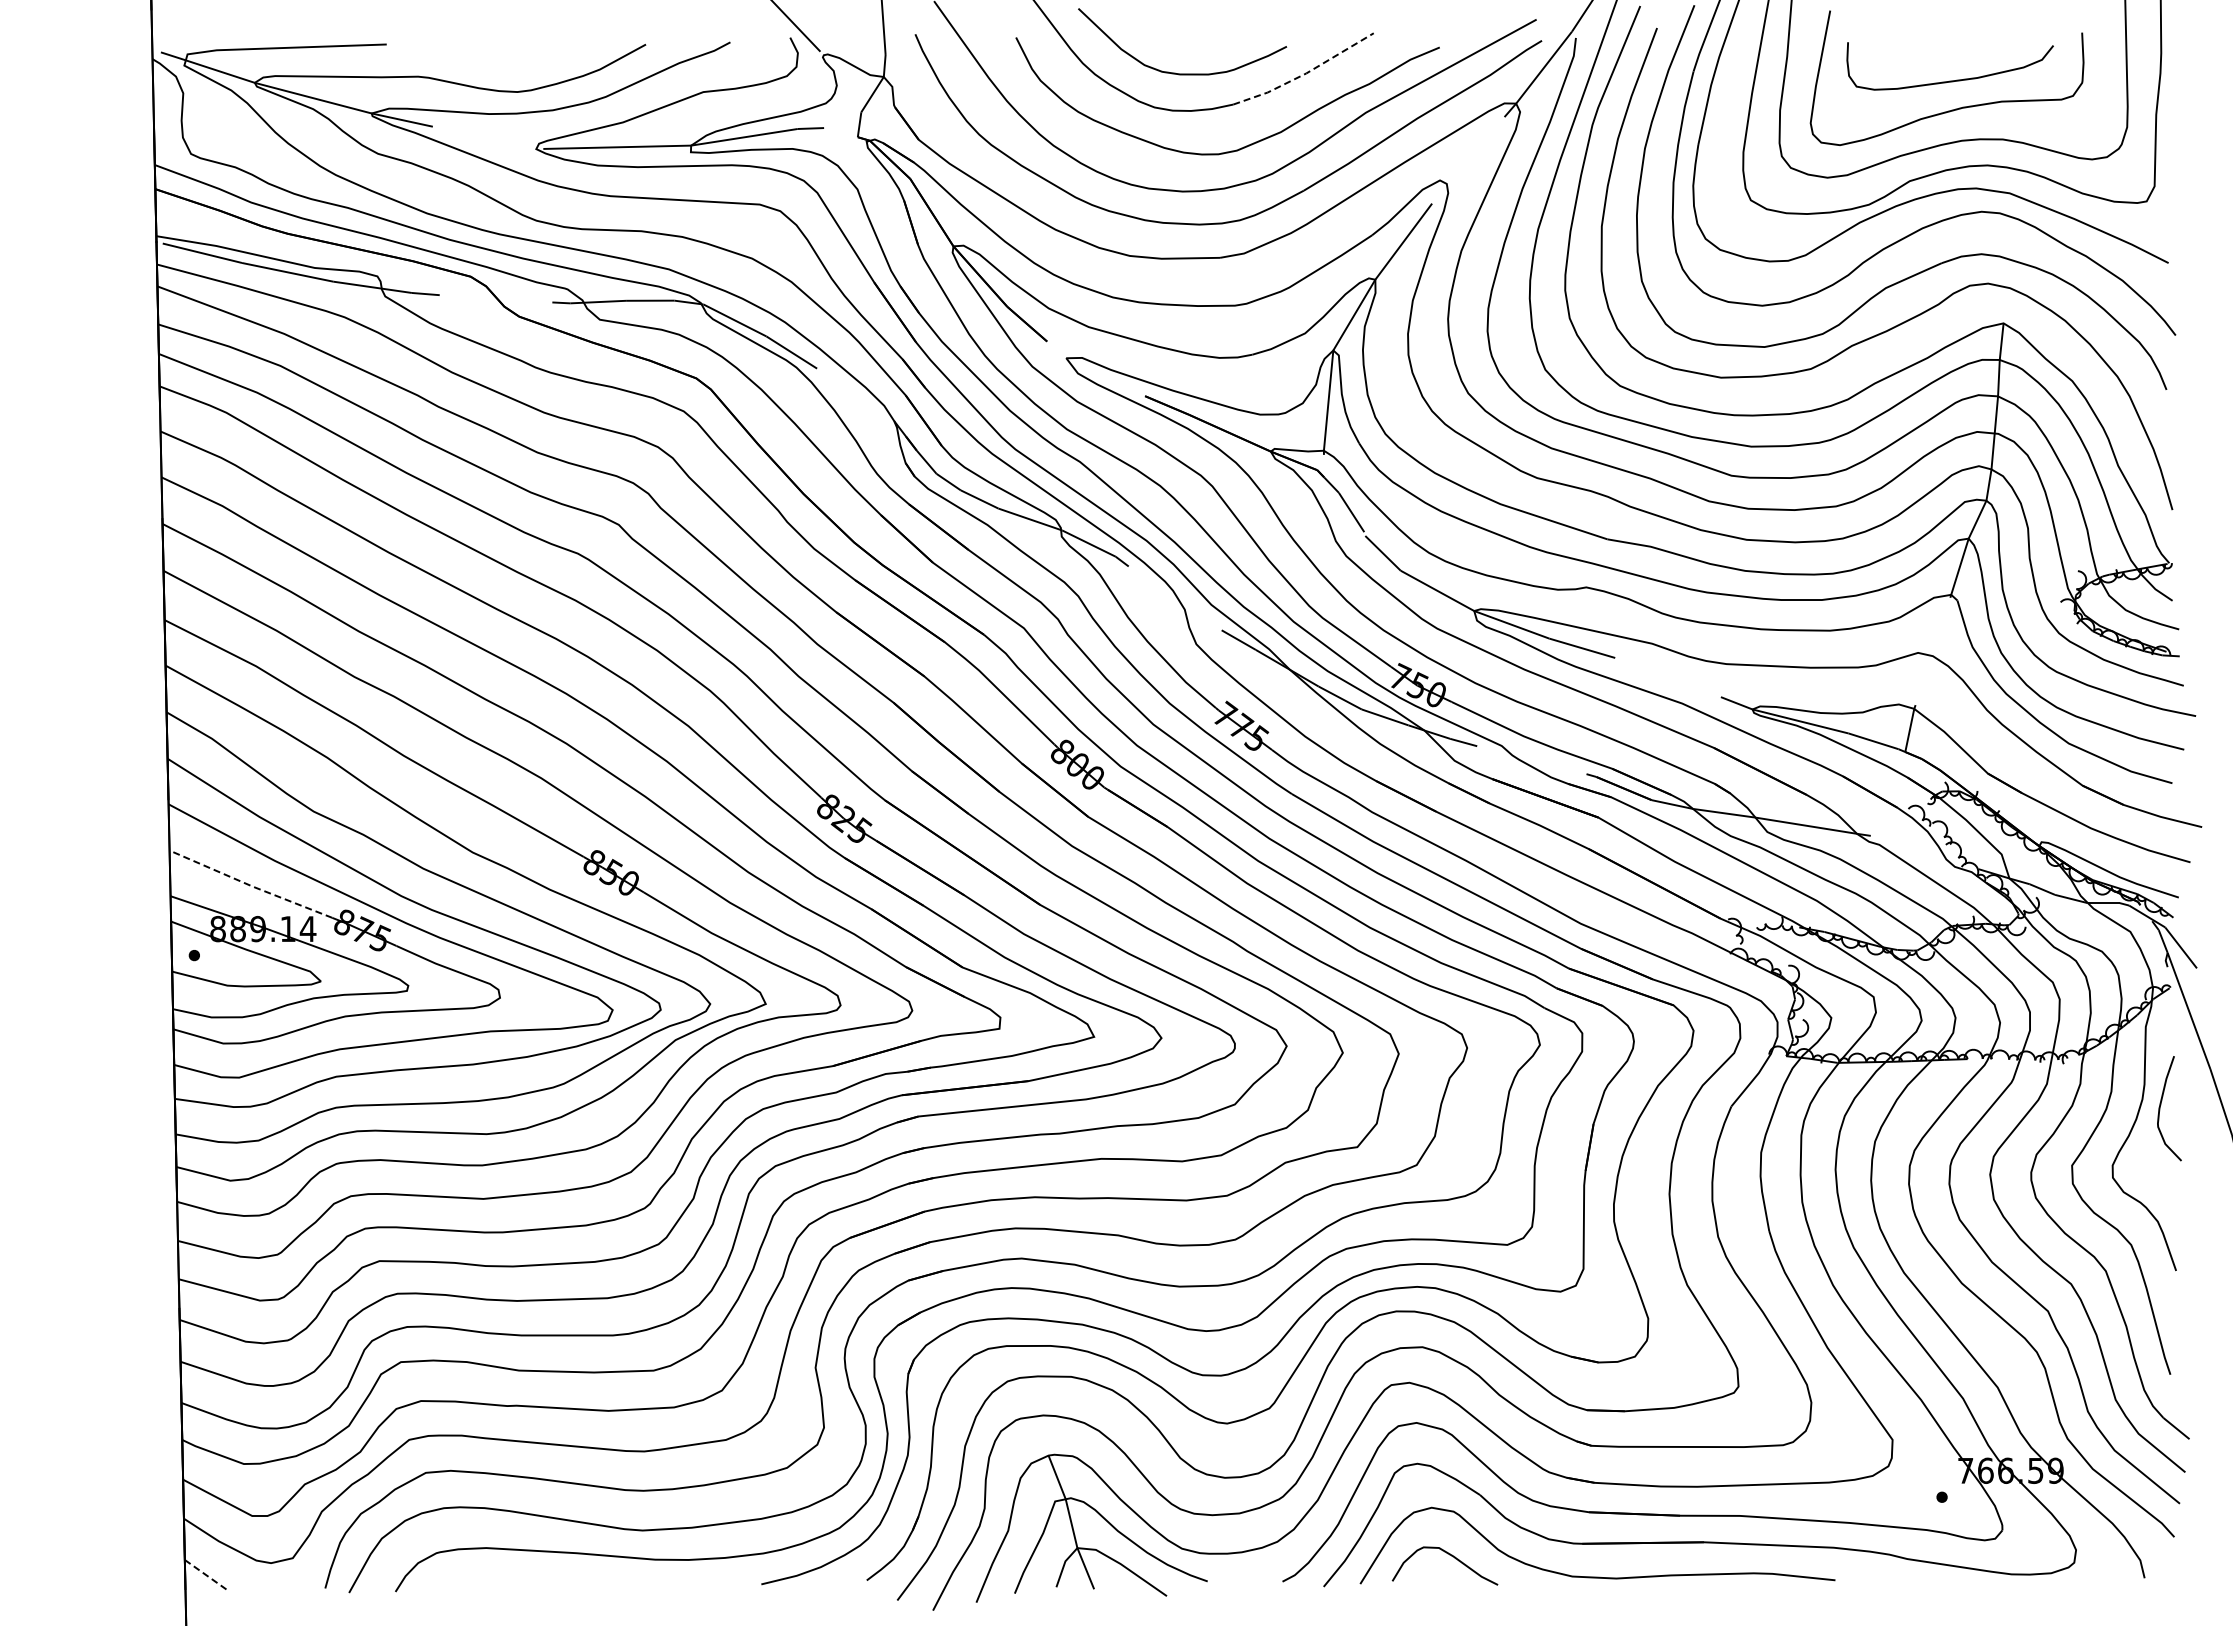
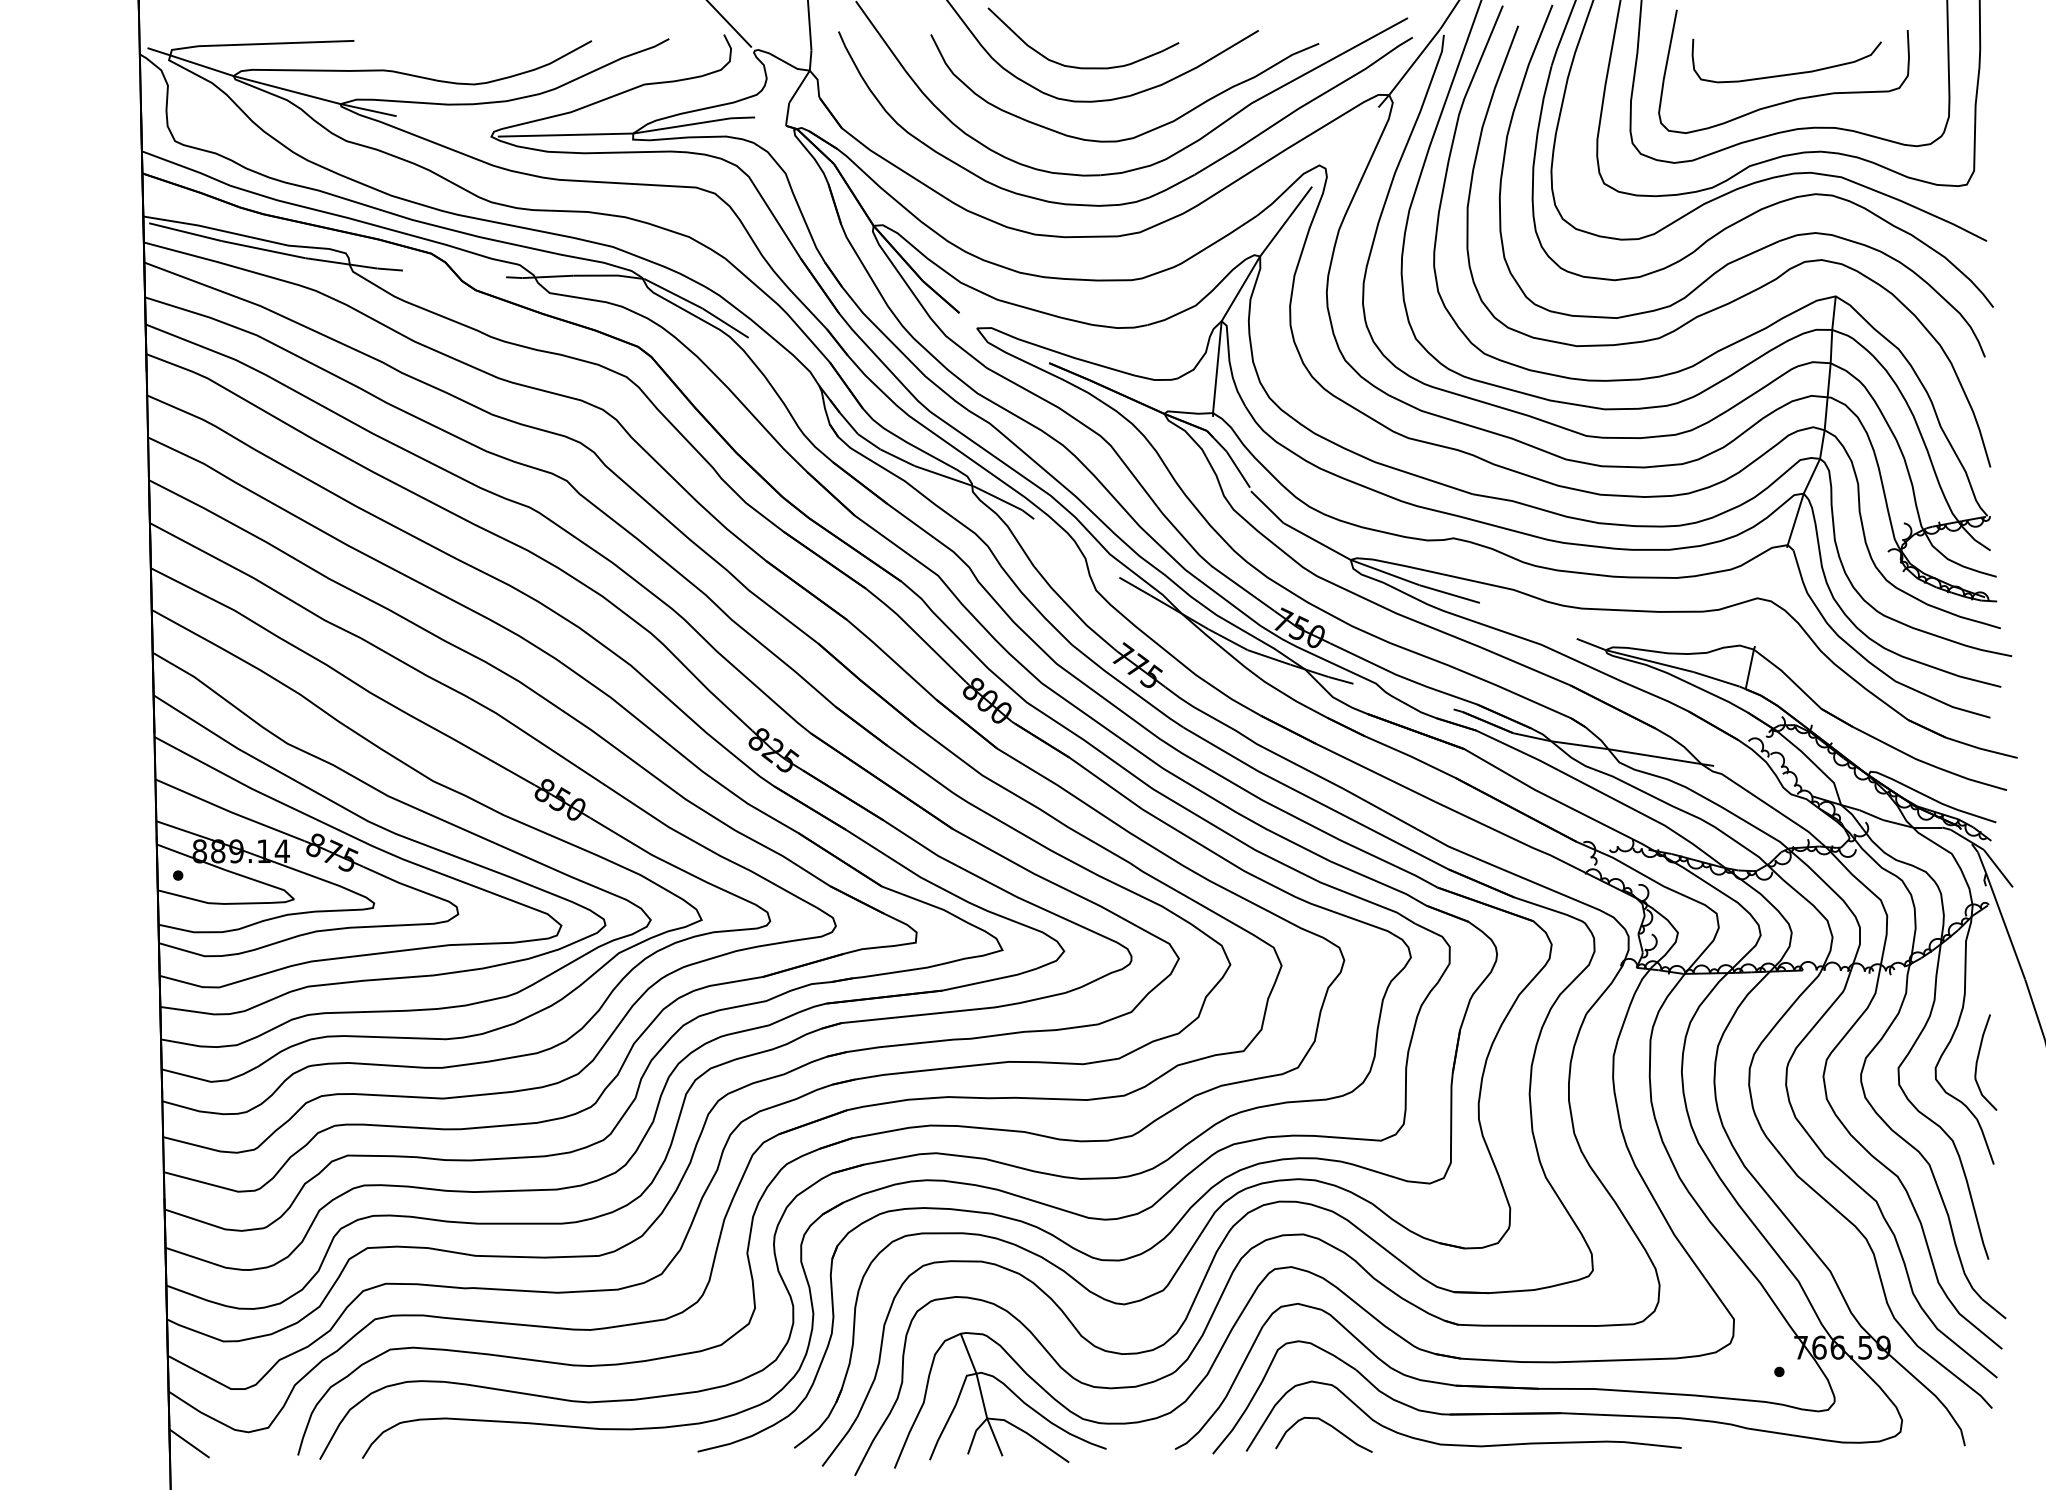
line: (1305, 73) -> (1196, 67), dashed -> solid
line: (250, 885) -> (229, 811), dashed -> solid
curve: (2161, 1105) -> (1978, 1059), moved
line: (206, 1575) -> (189, 1443), dashed -> solid

